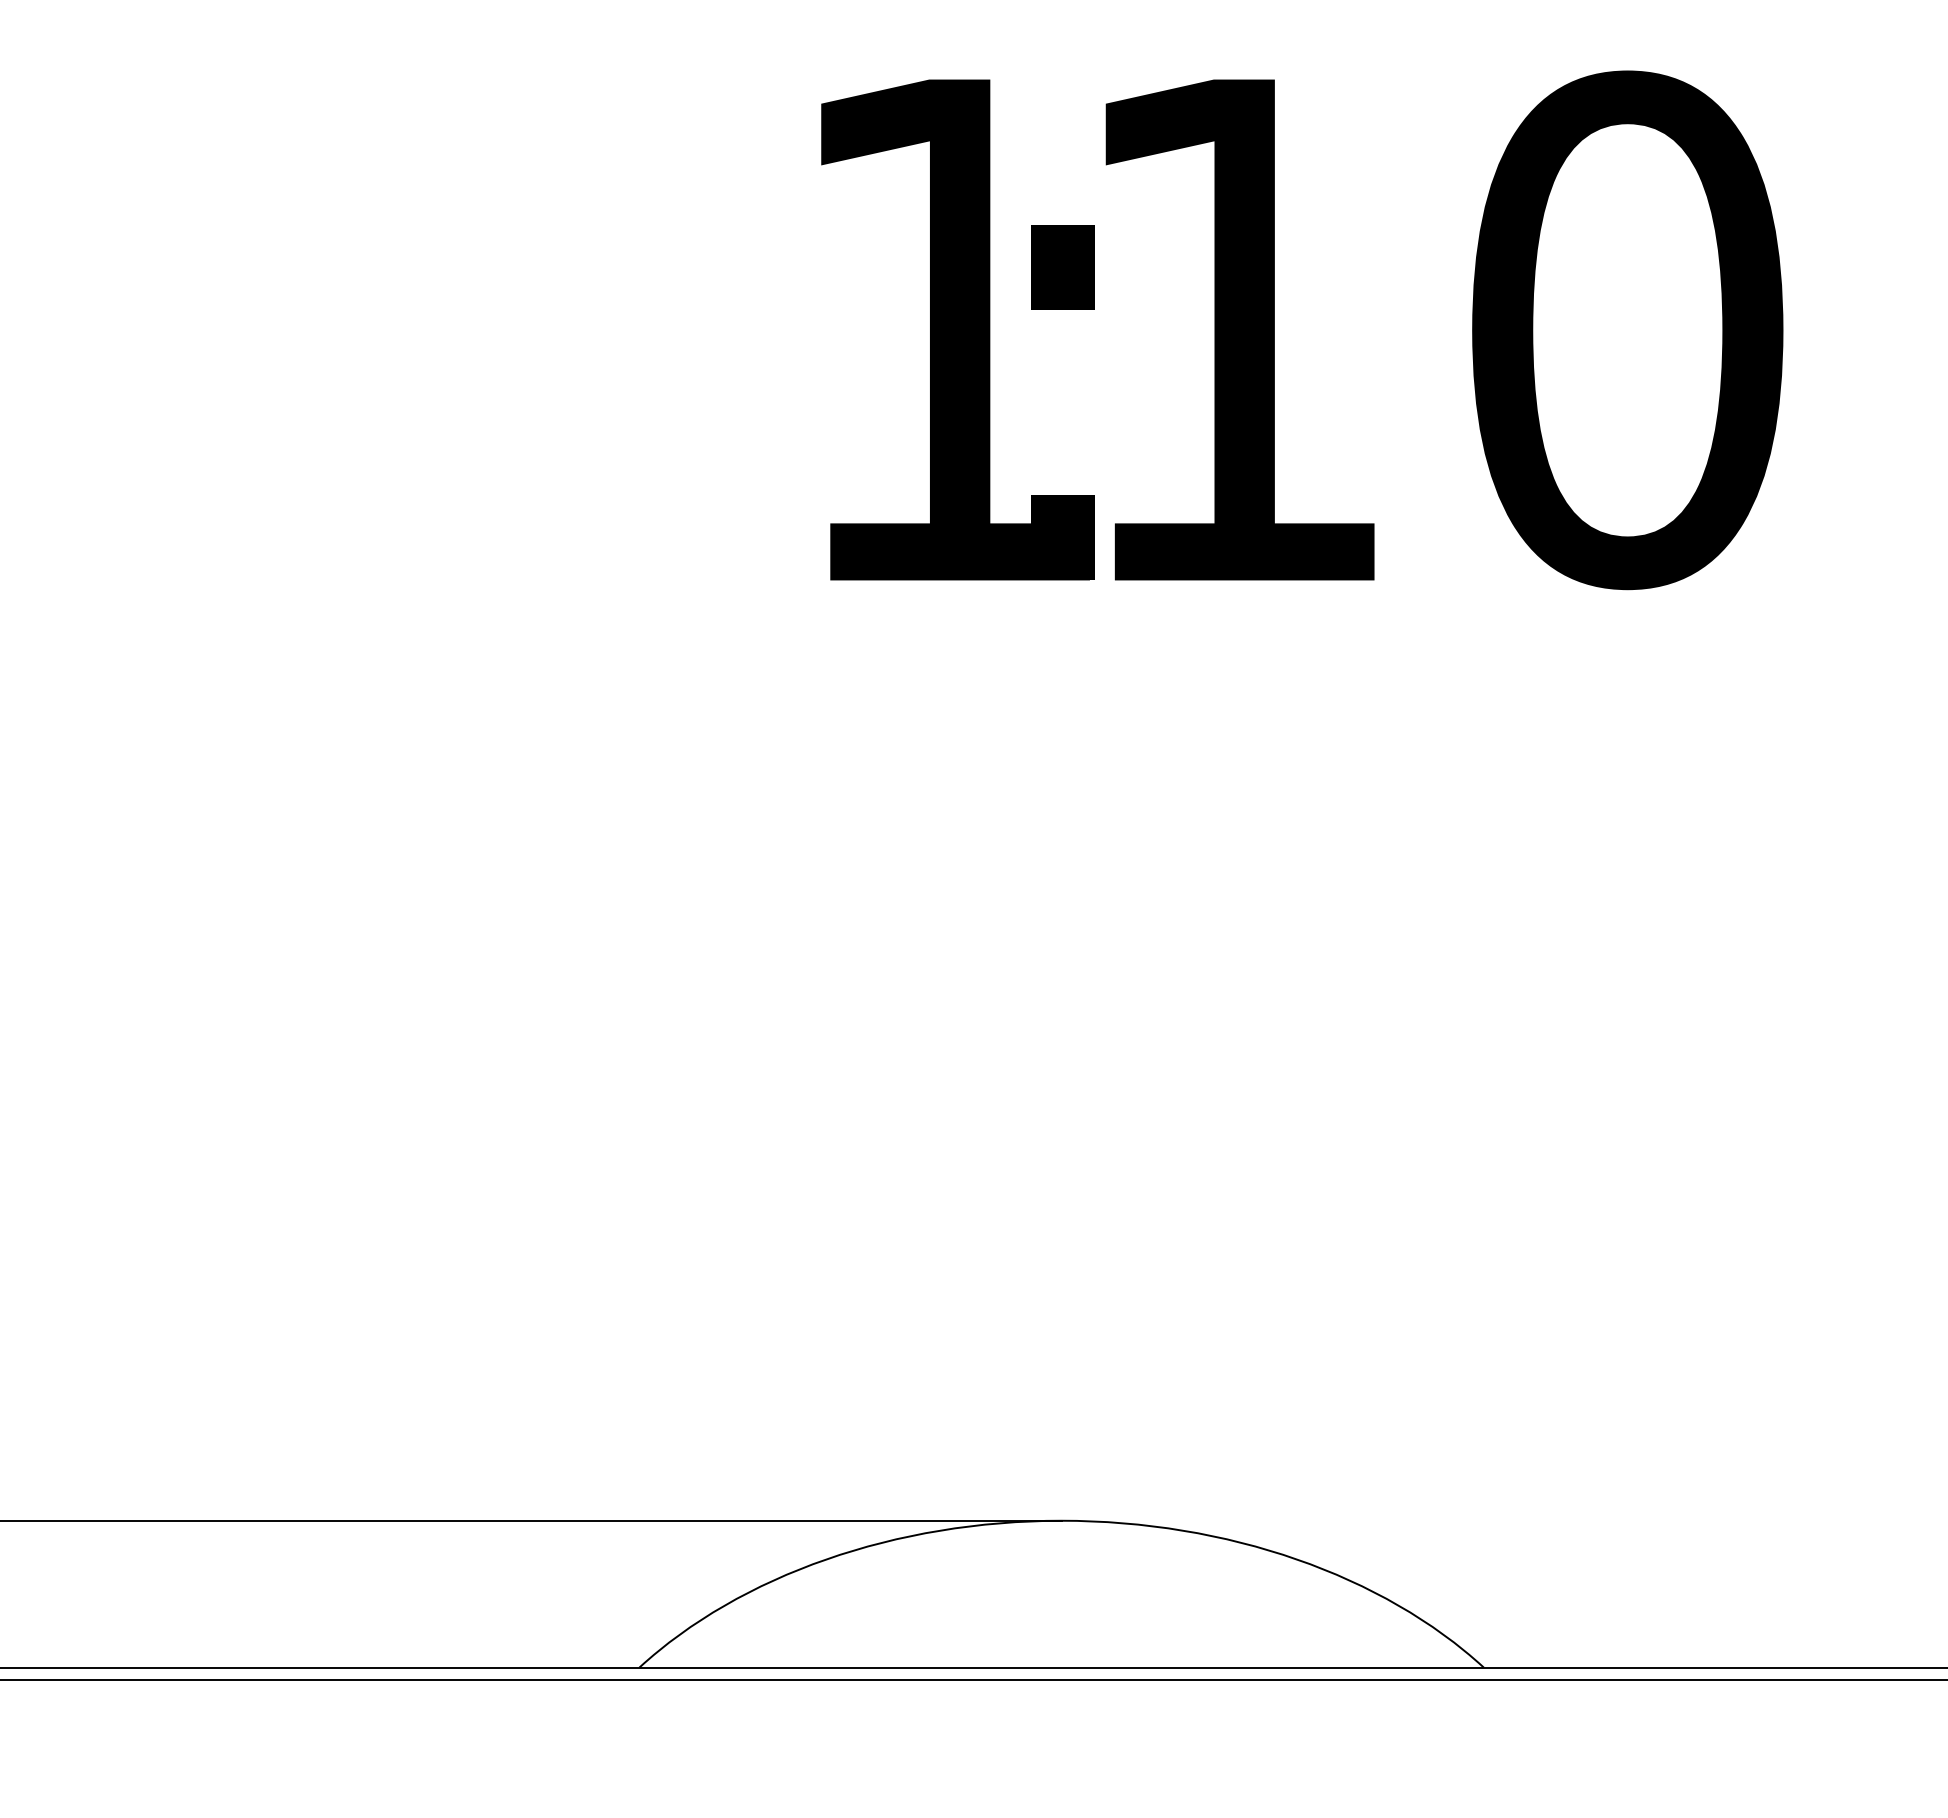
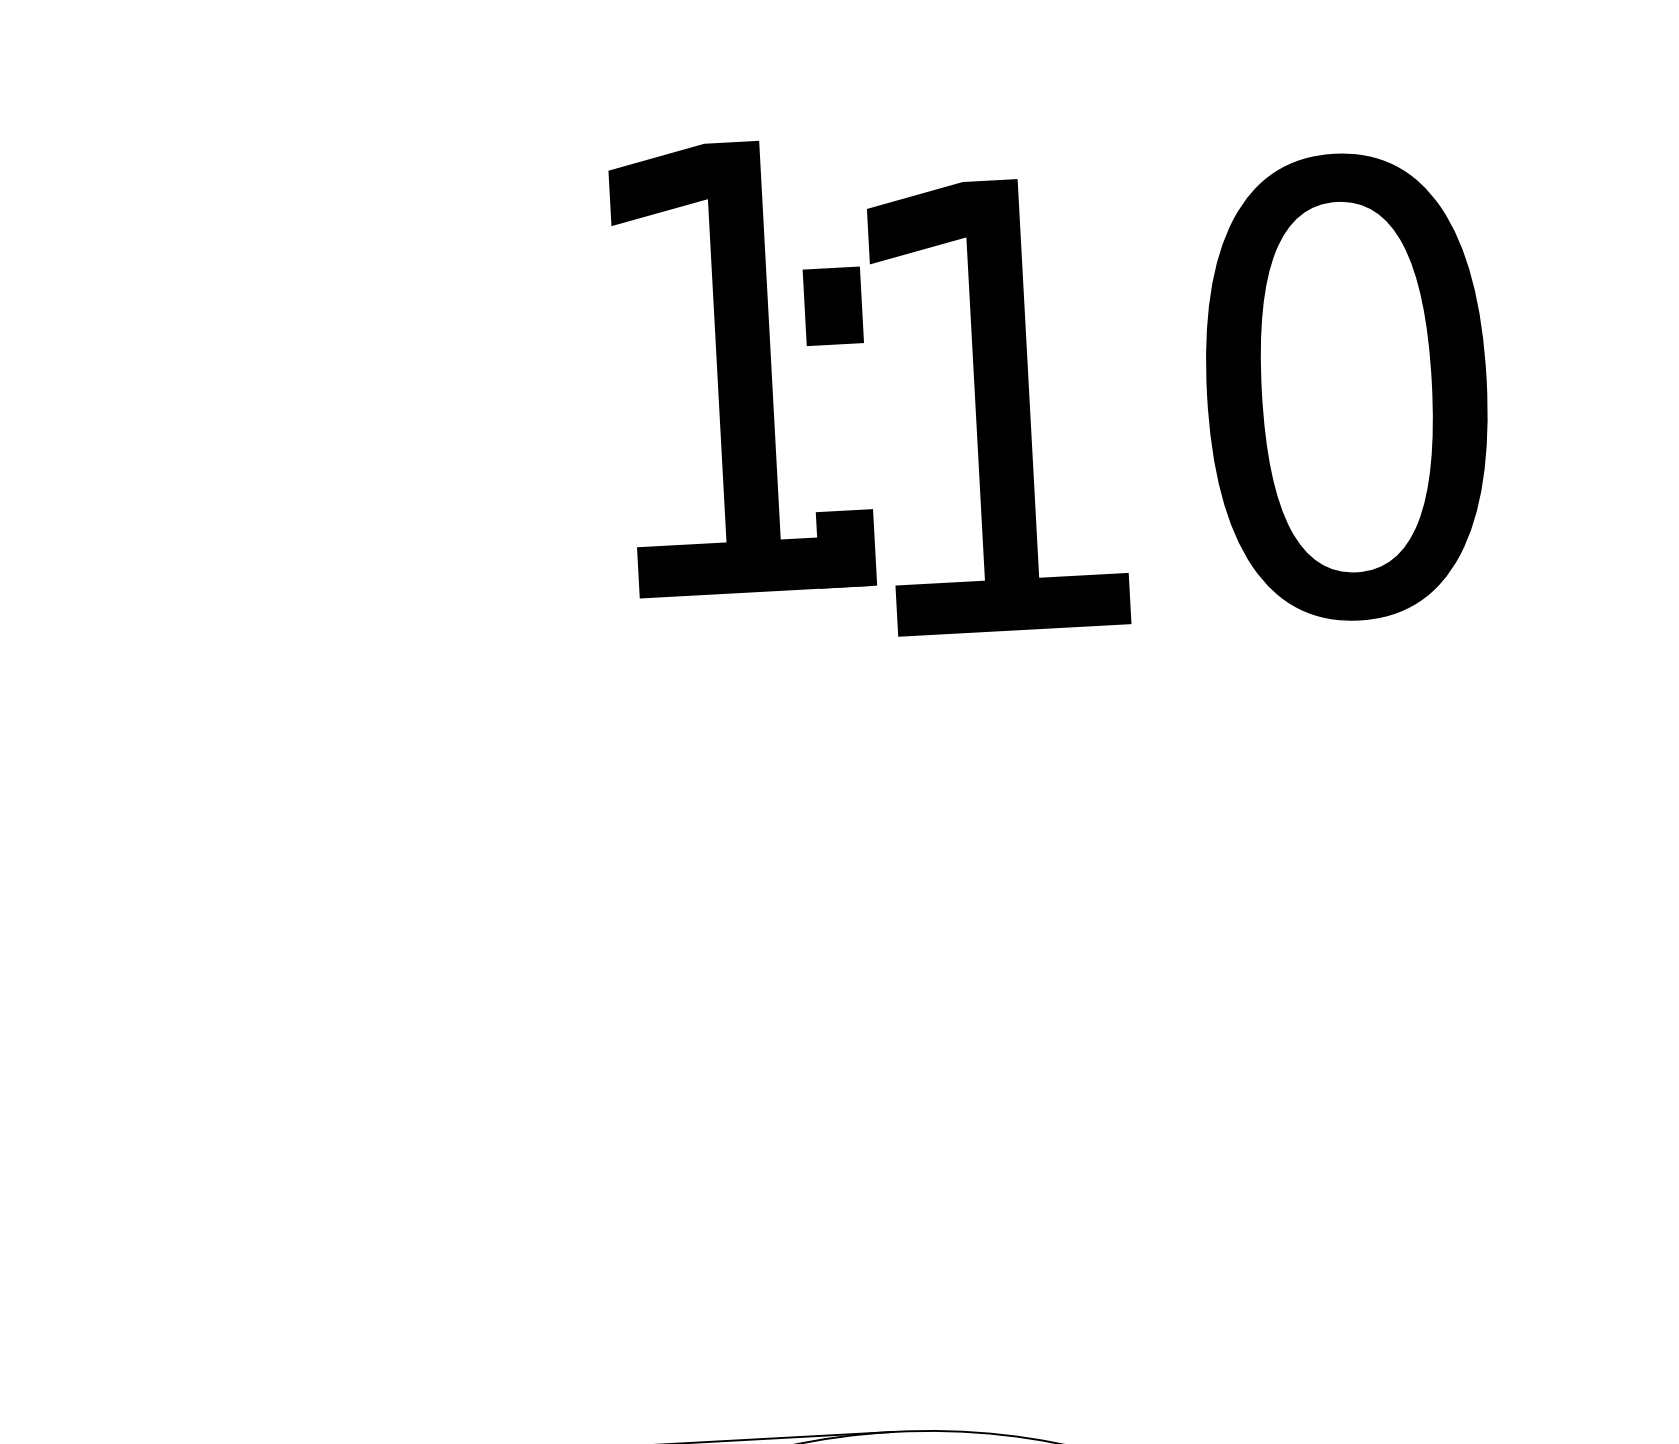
text: (1444, 330) -> (1182, 396), moved

